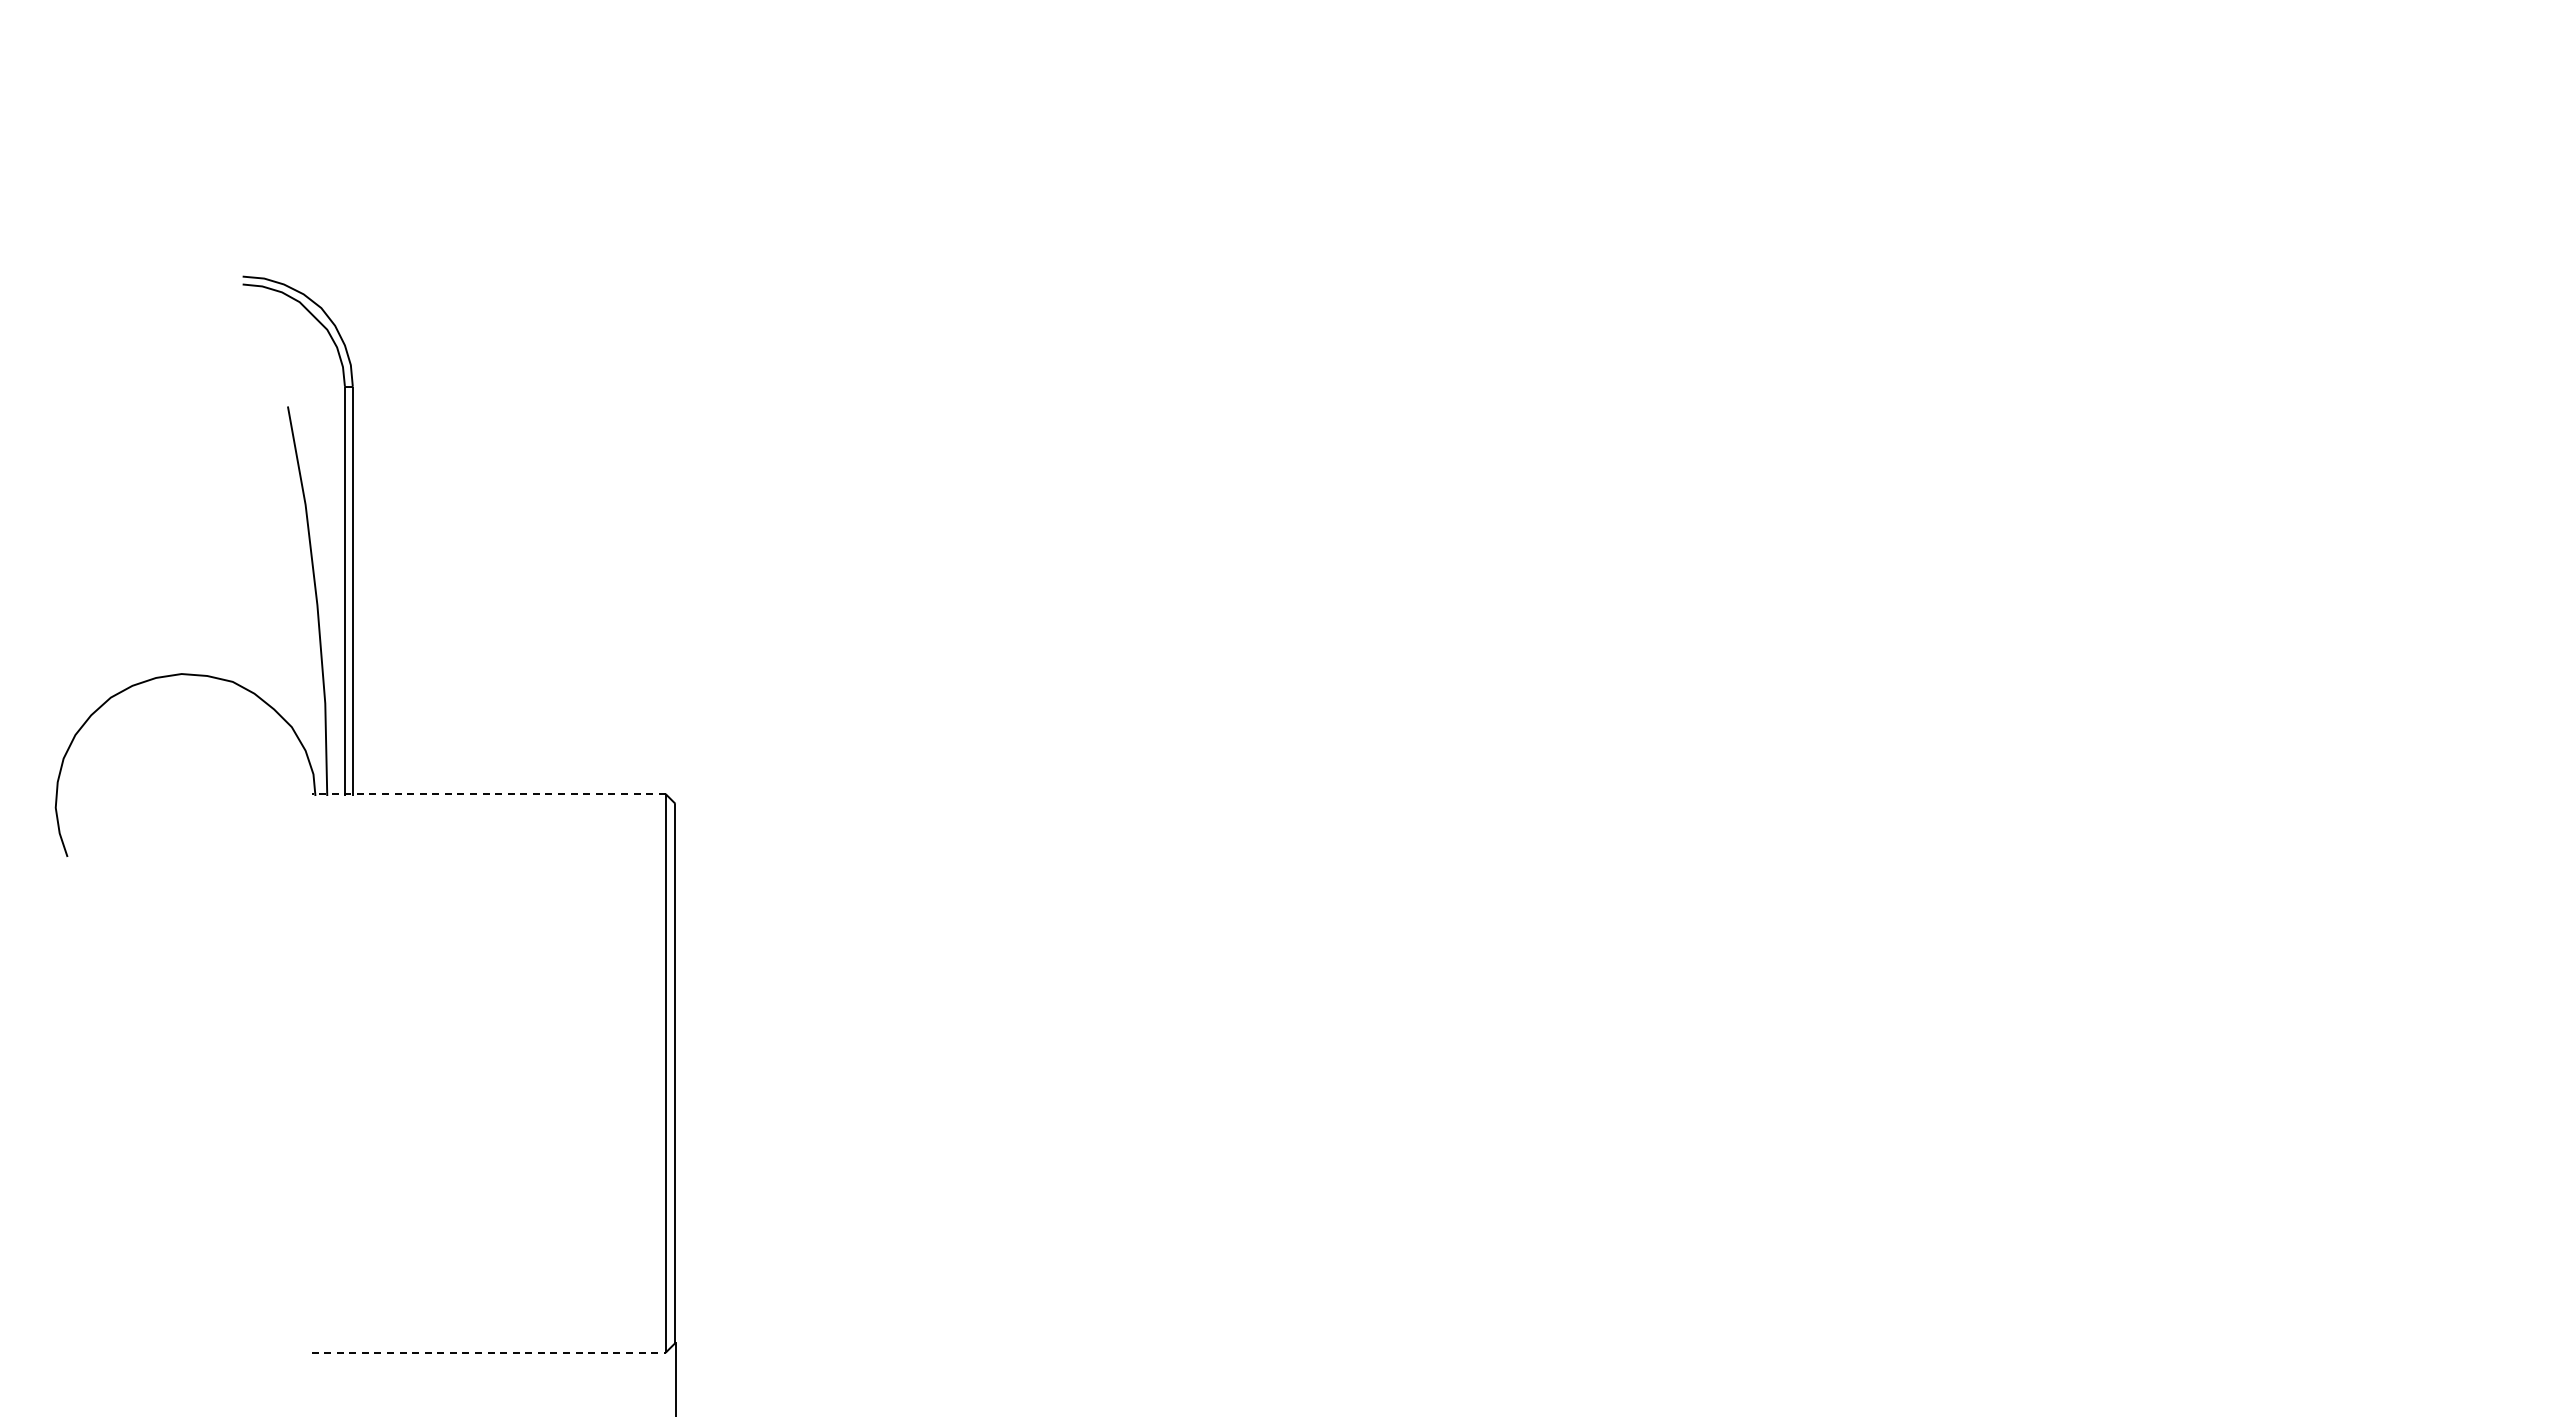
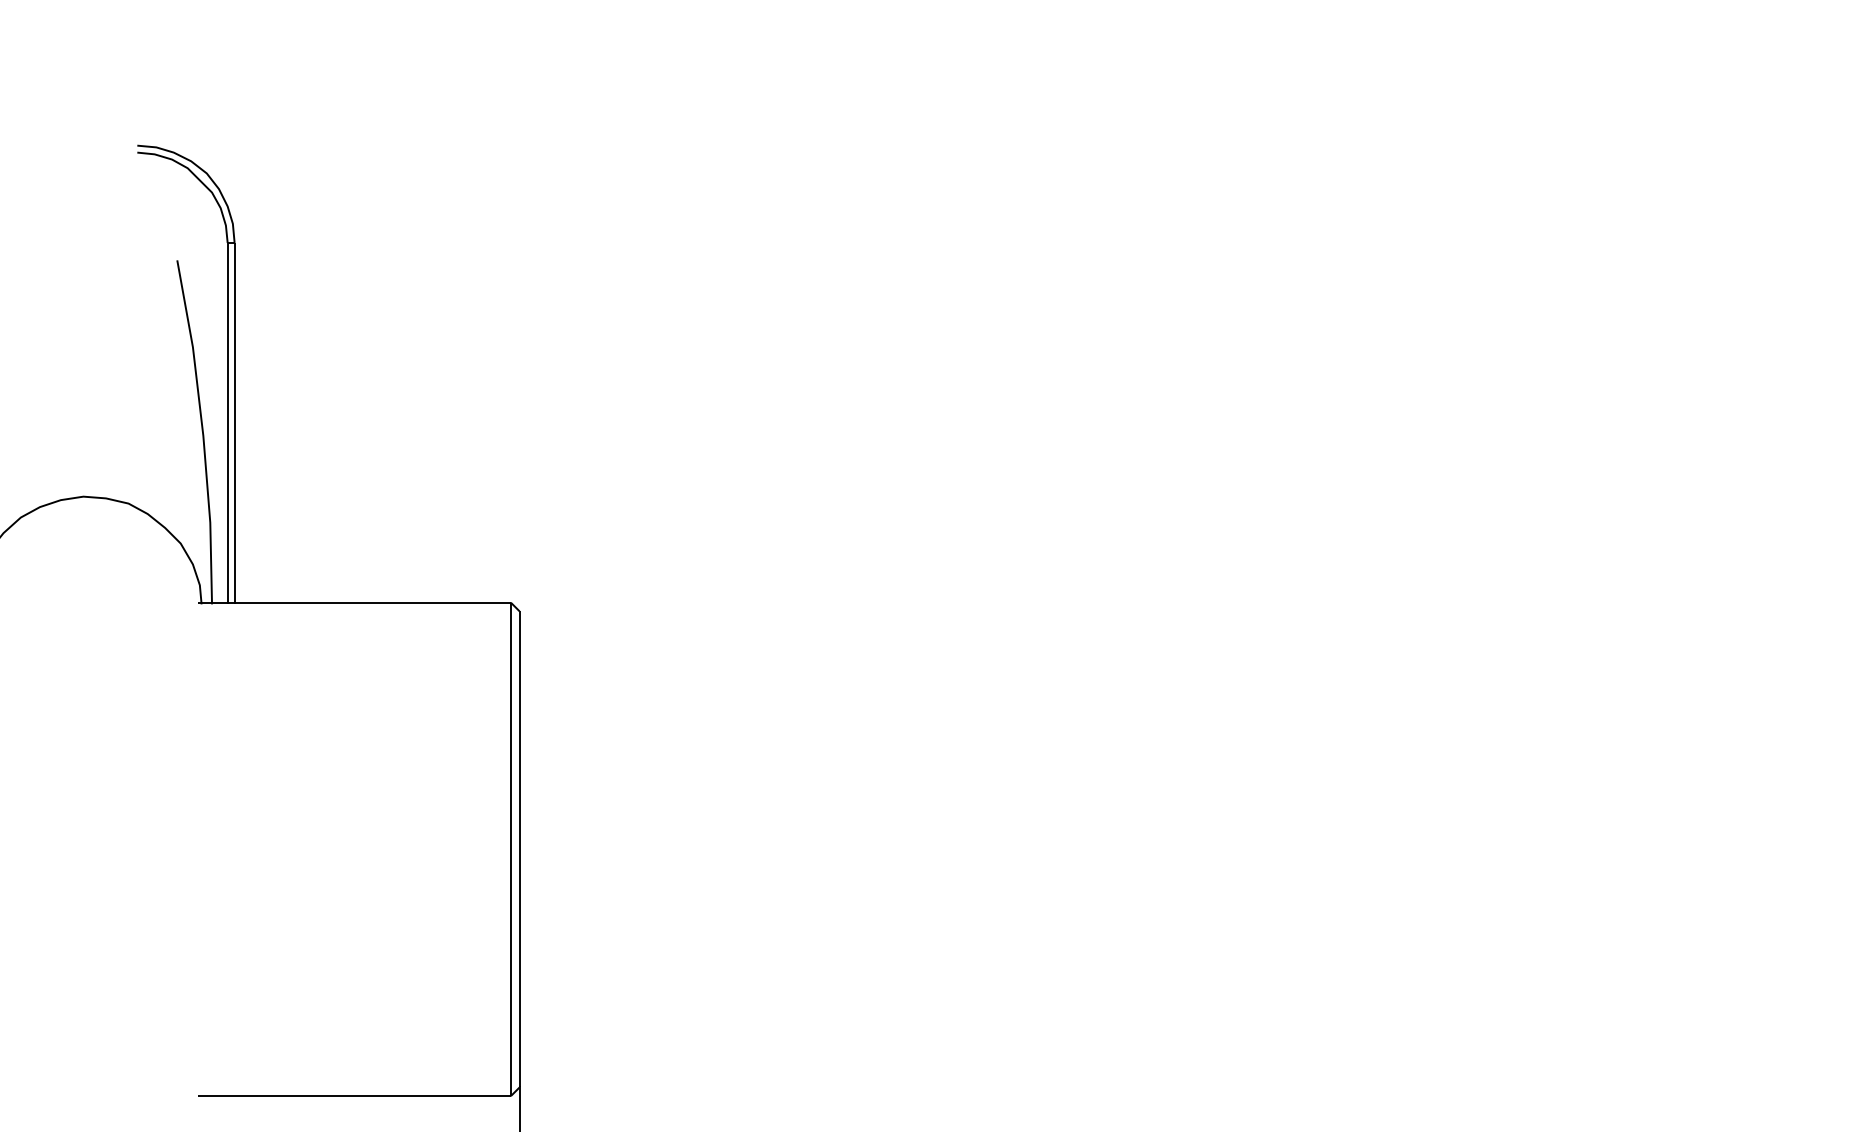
line: (488, 794) -> (354, 603), dashed -> solid
line: (489, 1352) -> (355, 1095), dashed -> solid

